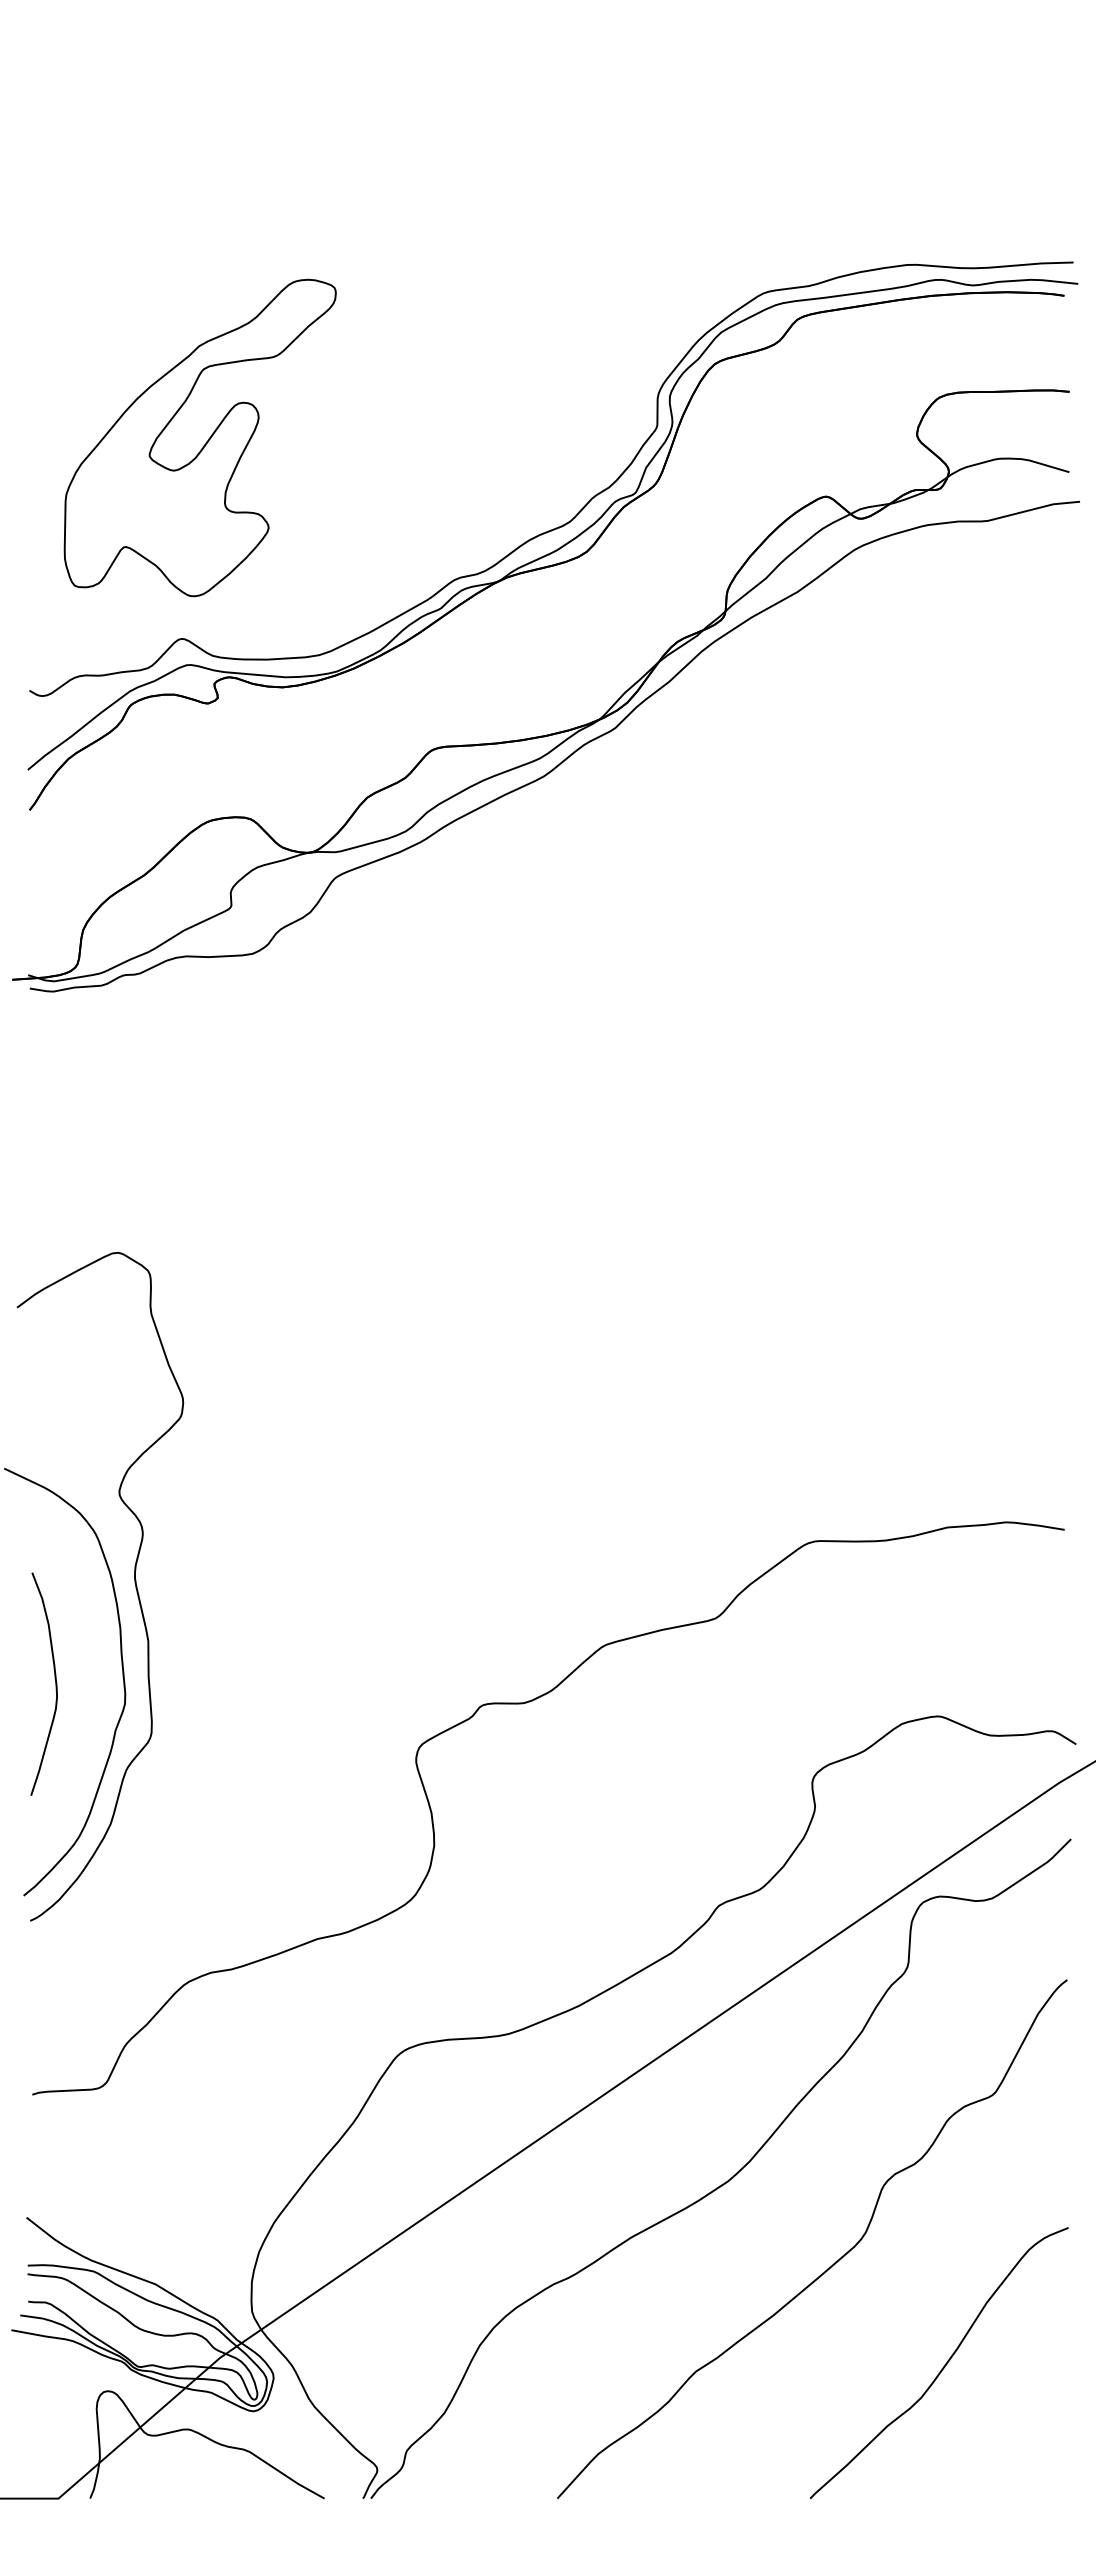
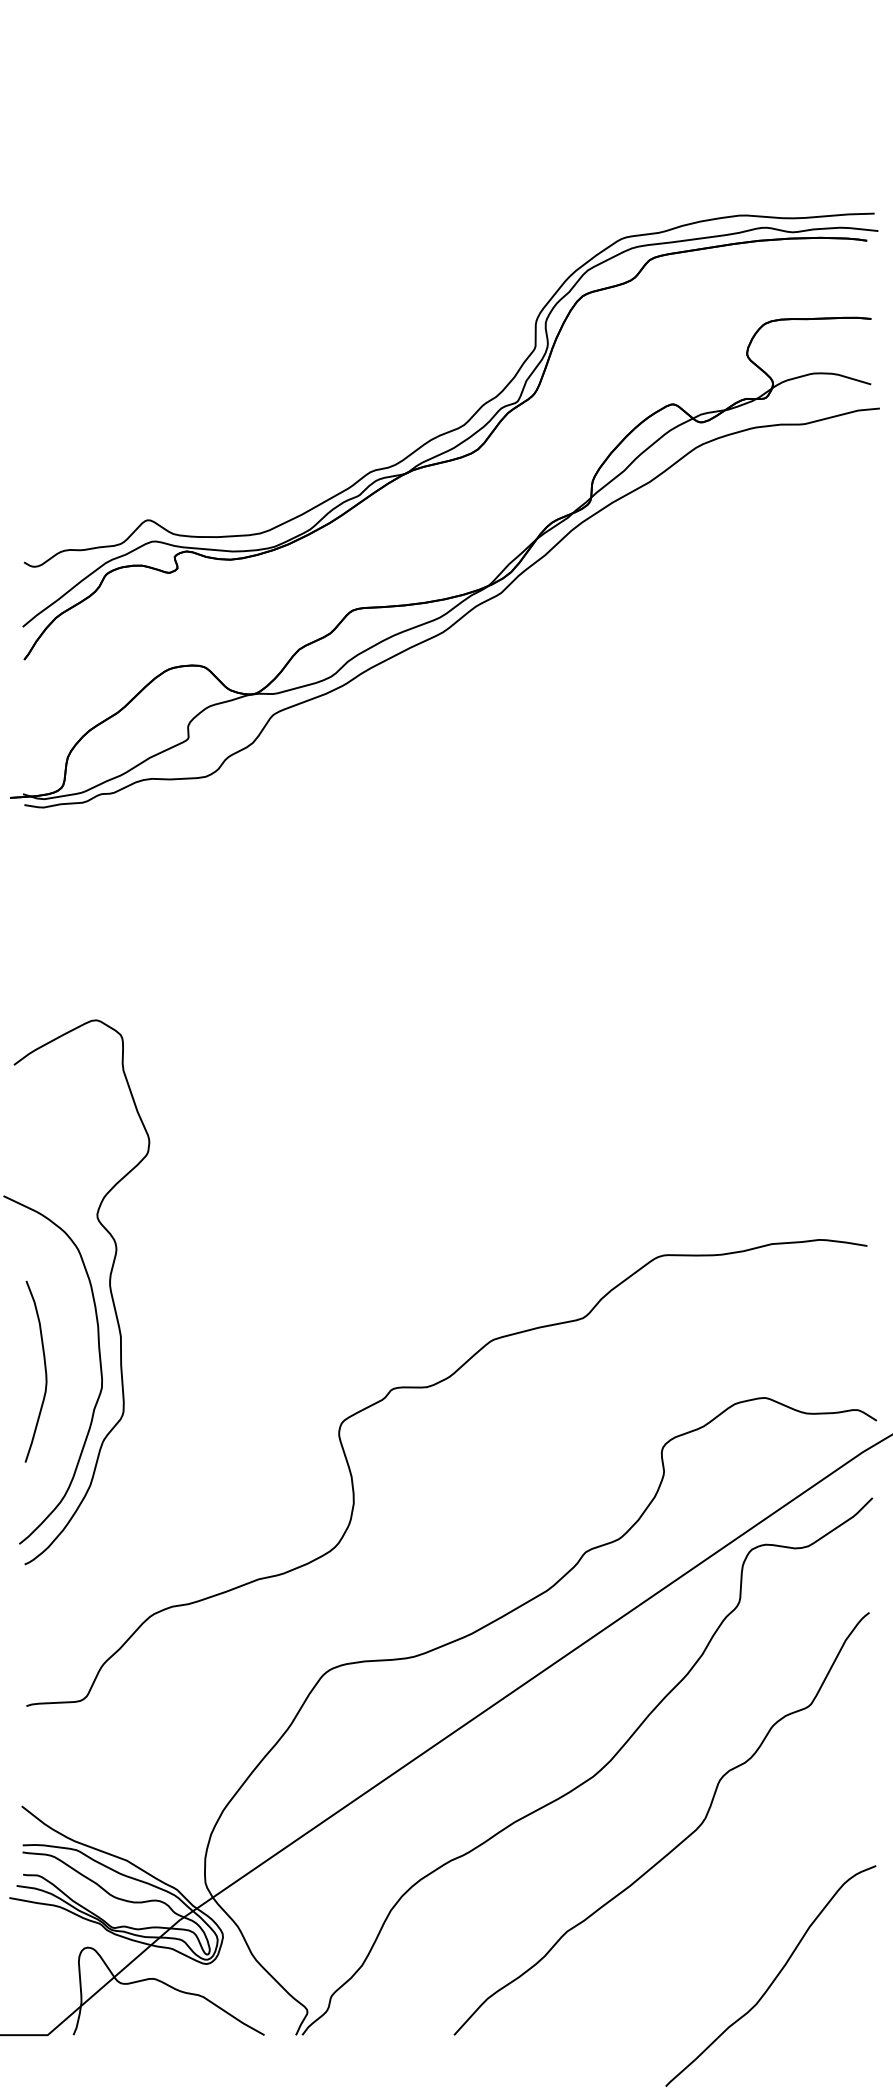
part: (206, 441) -> (168, 359), removed
curve: (942, 2367) -> (773, 1979), moved

